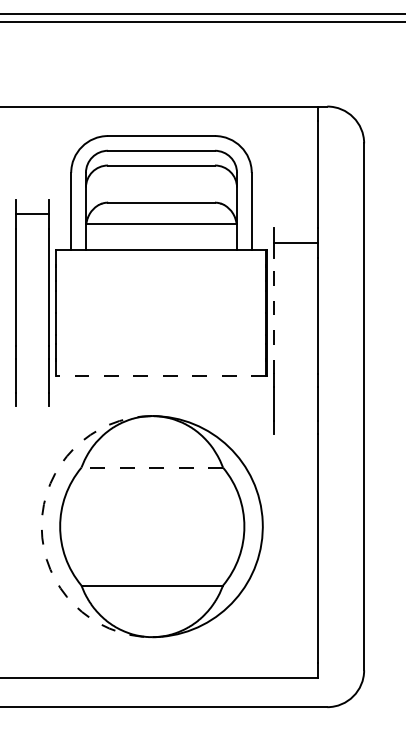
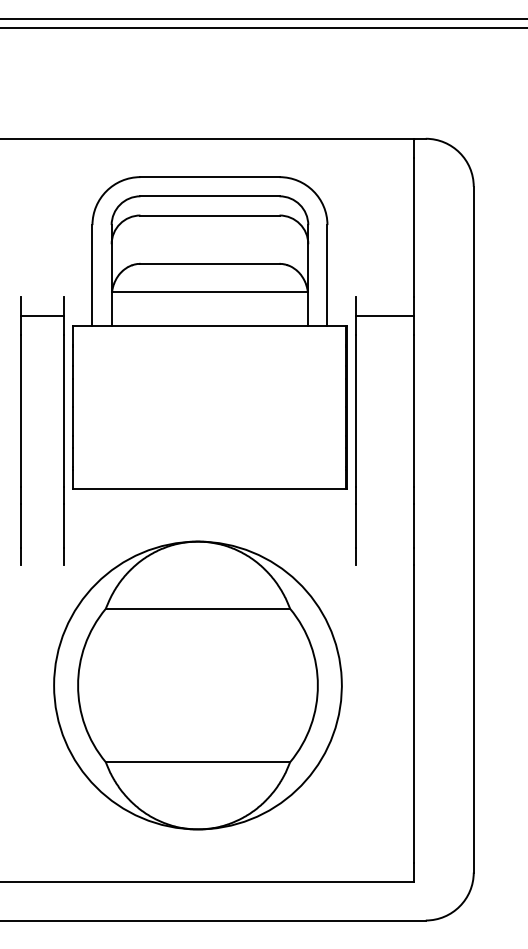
part: (16, 302) -> (21, 430), moved
line: (274, 316) -> (356, 411), dashed -> solid
line: (161, 375) -> (209, 488), dashed -> solid
line: (151, 467) -> (197, 608), dashed -> solid
arc: (42, 526) -> (54, 685), dashed -> solid

